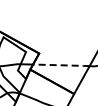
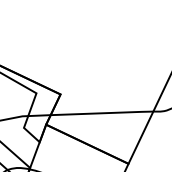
line: (61, 65) -> (102, 113), dashed -> solid

